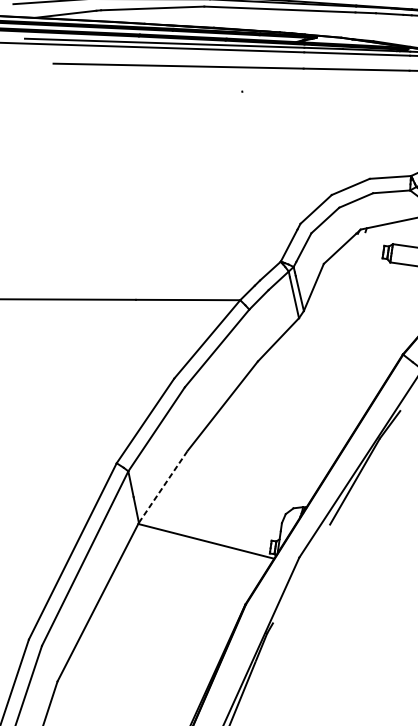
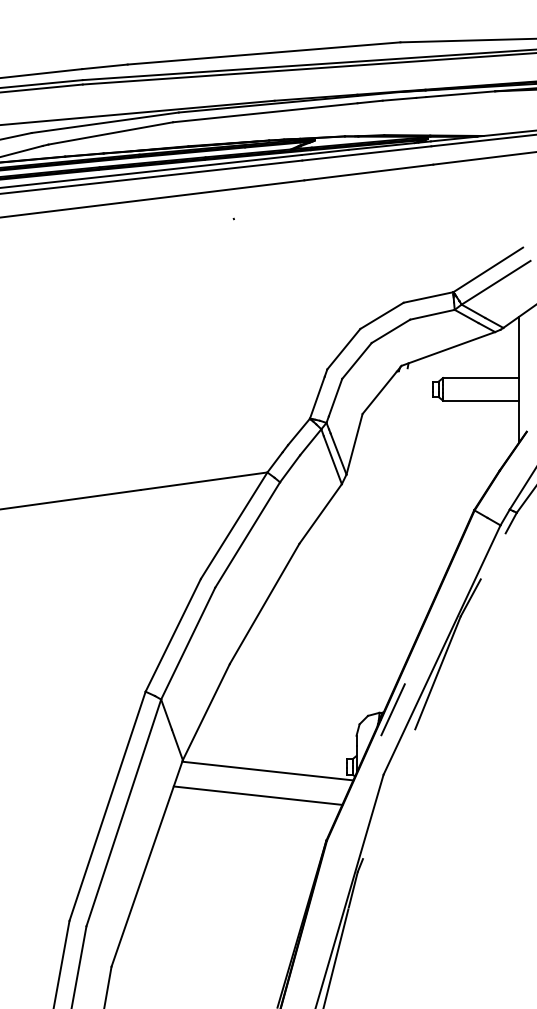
line: (163, 487) -> (206, 712), dashed -> solid
line: (314, 505) -> (392, 709), added
line: (195, 559) -> (257, 795), added

